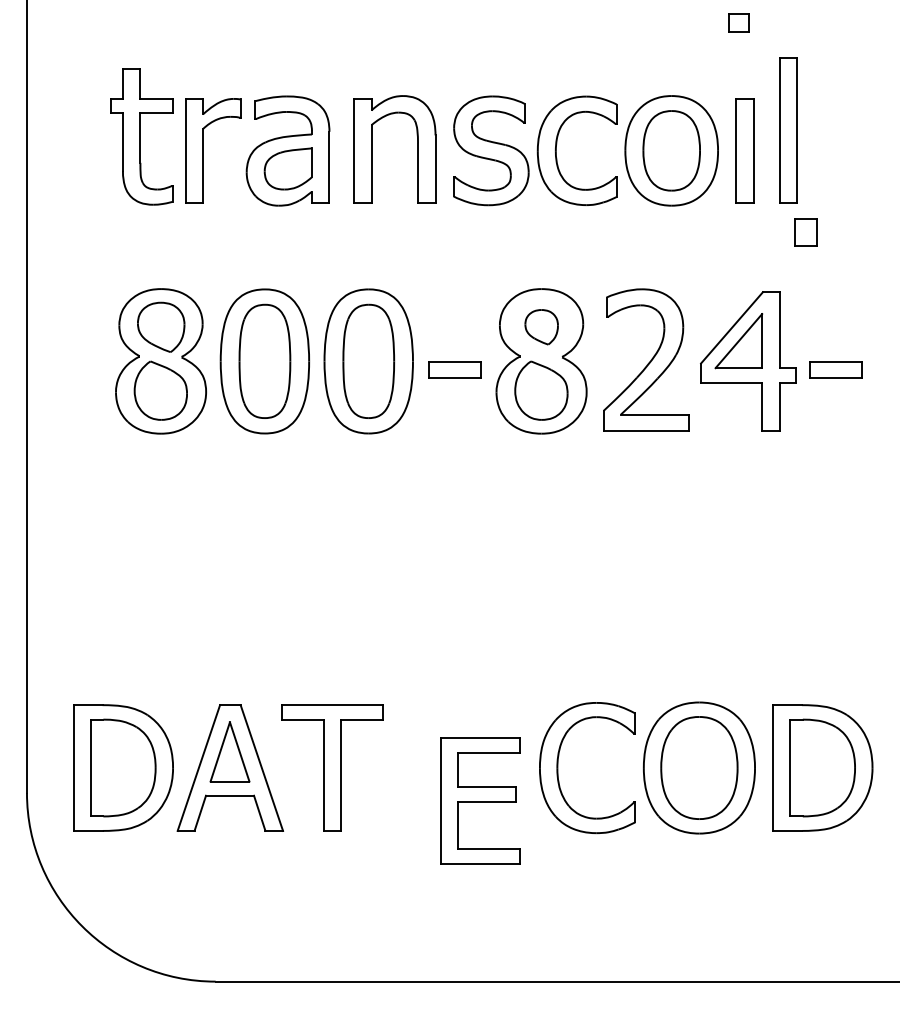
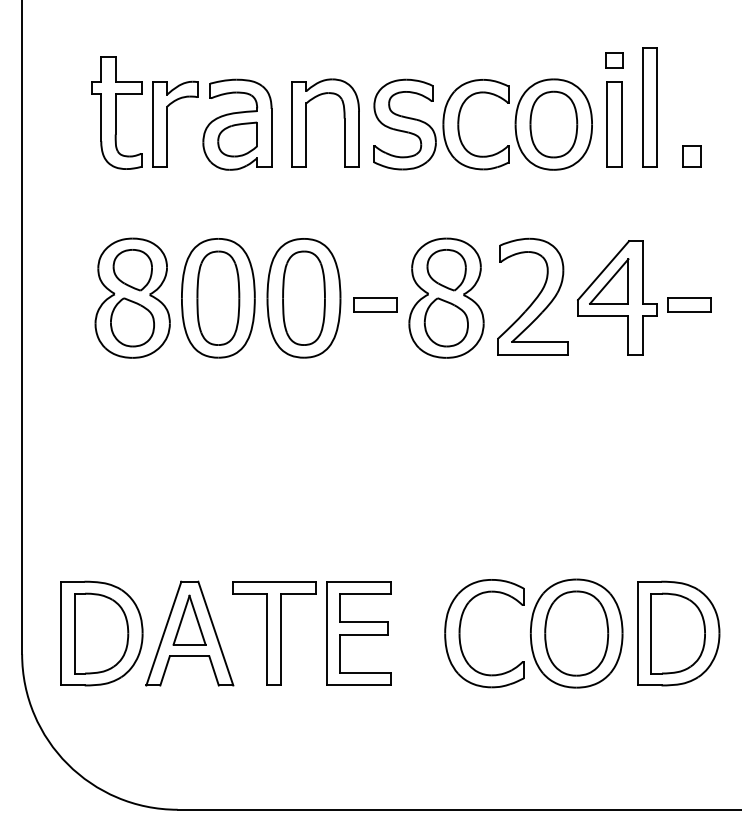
part: (738, 22) -> (613, 59), moved
part: (805, 232) -> (691, 156), moved
part: (541, 326) -> (446, 269), size x1.43
part: (480, 800) -> (359, 633), moved

